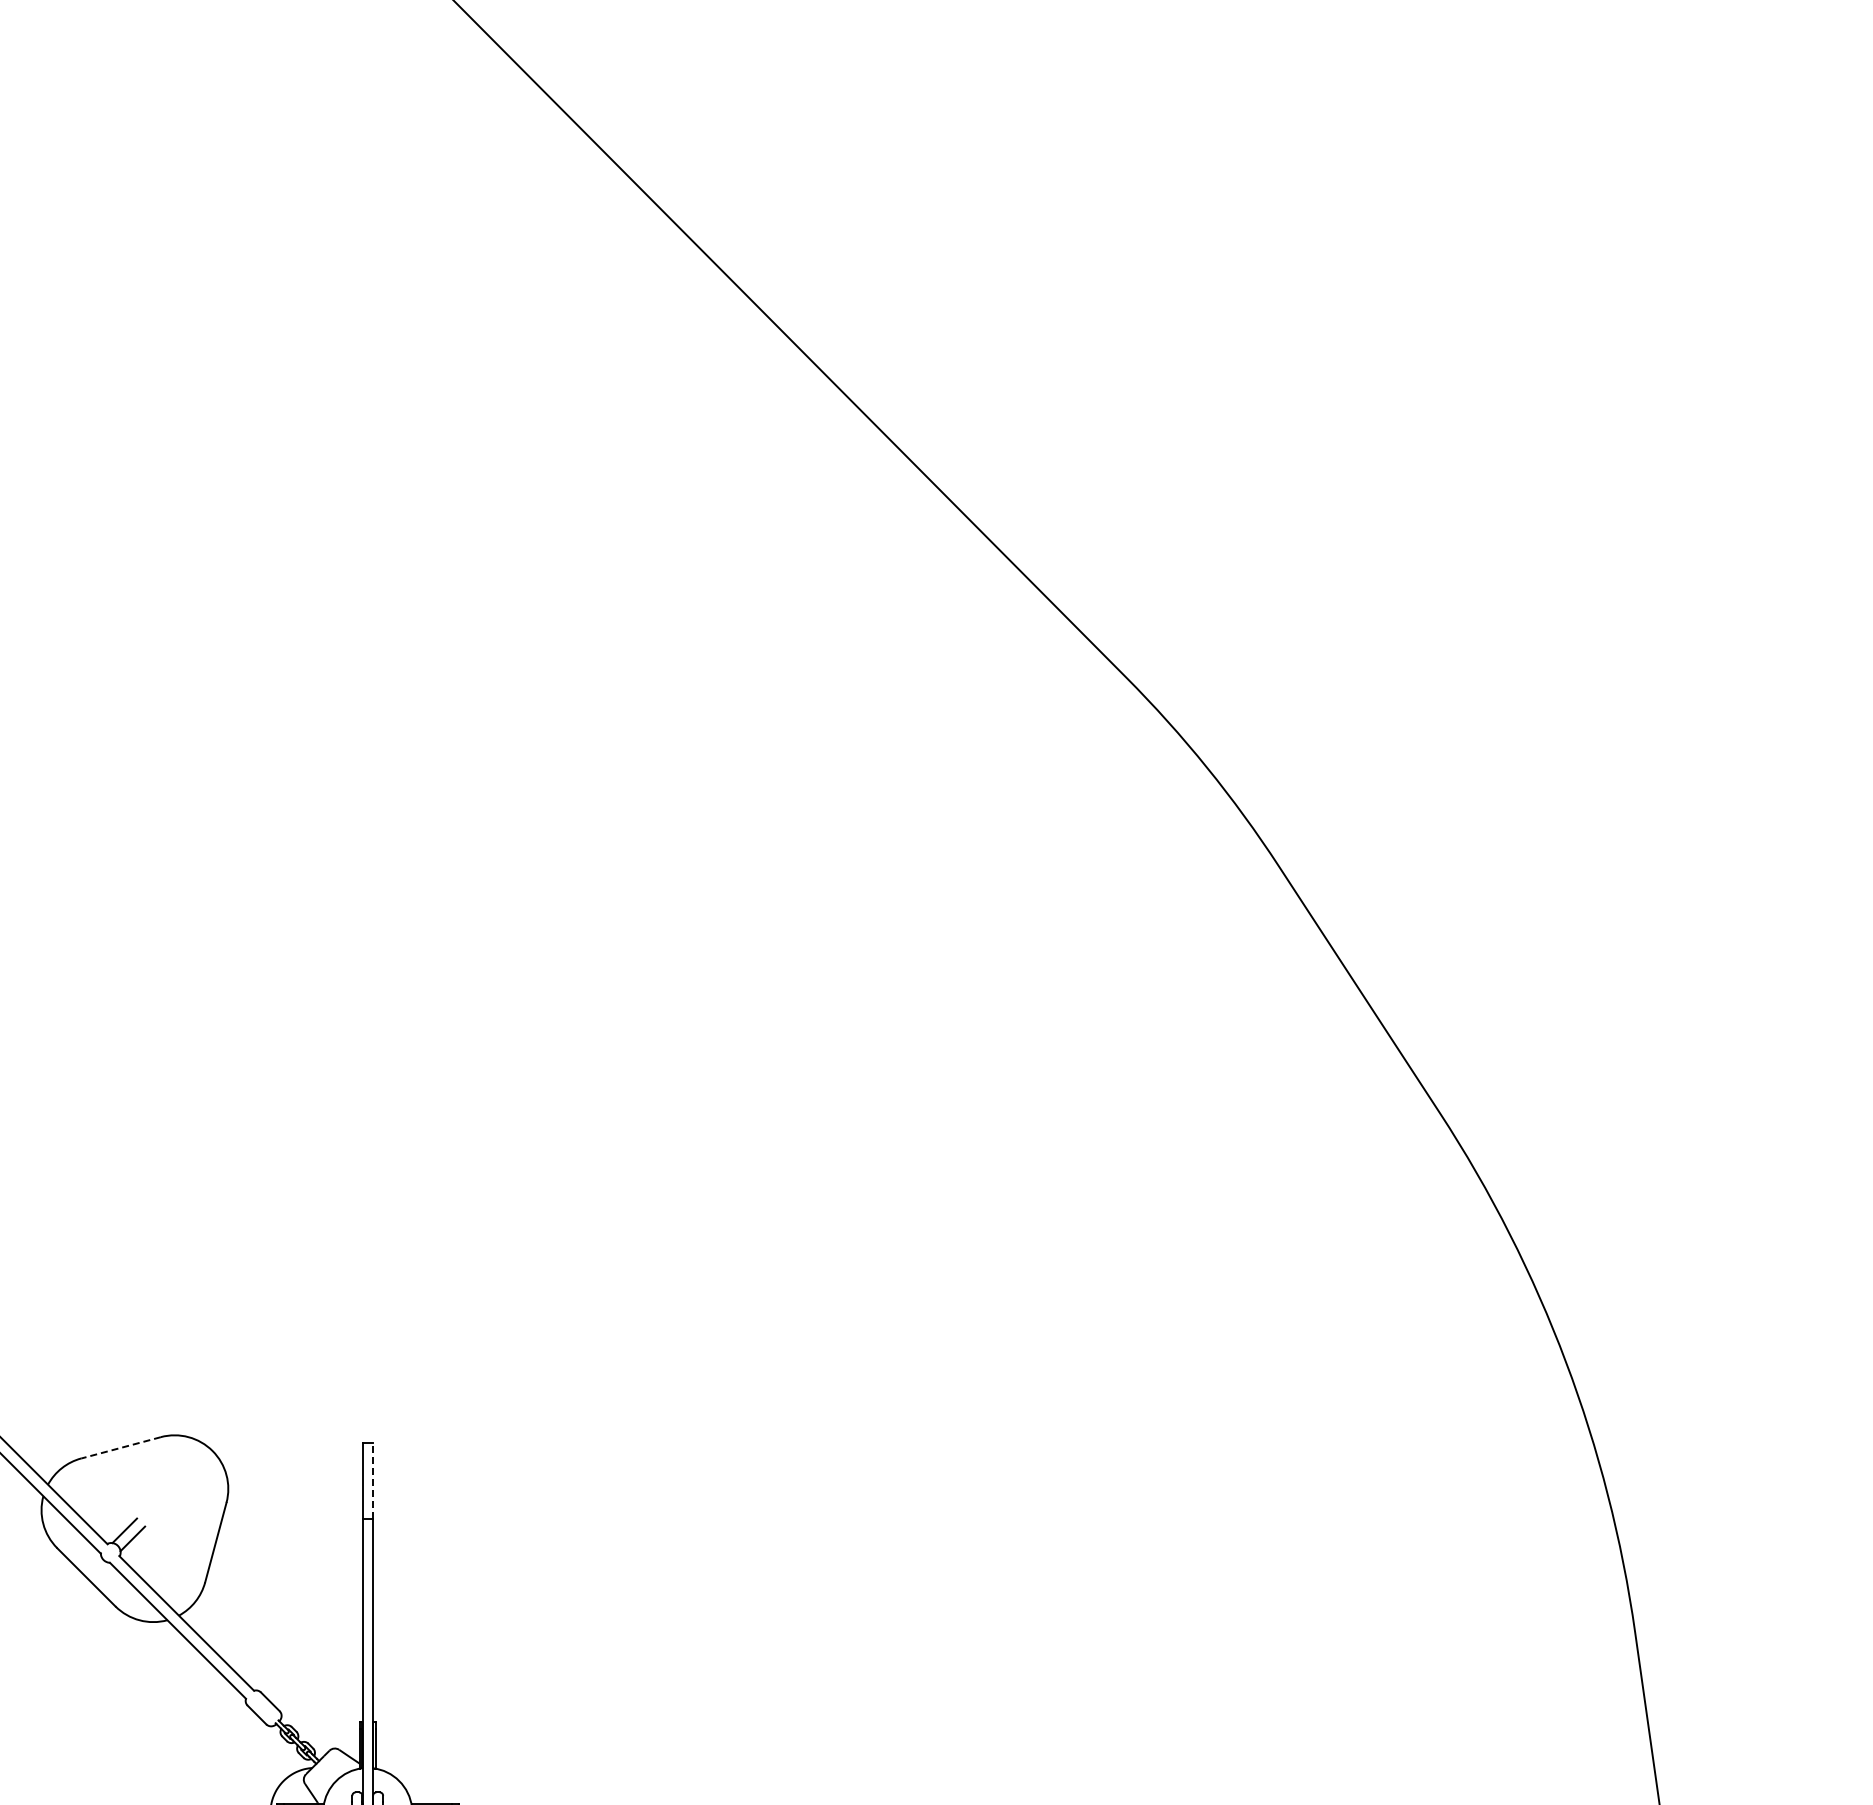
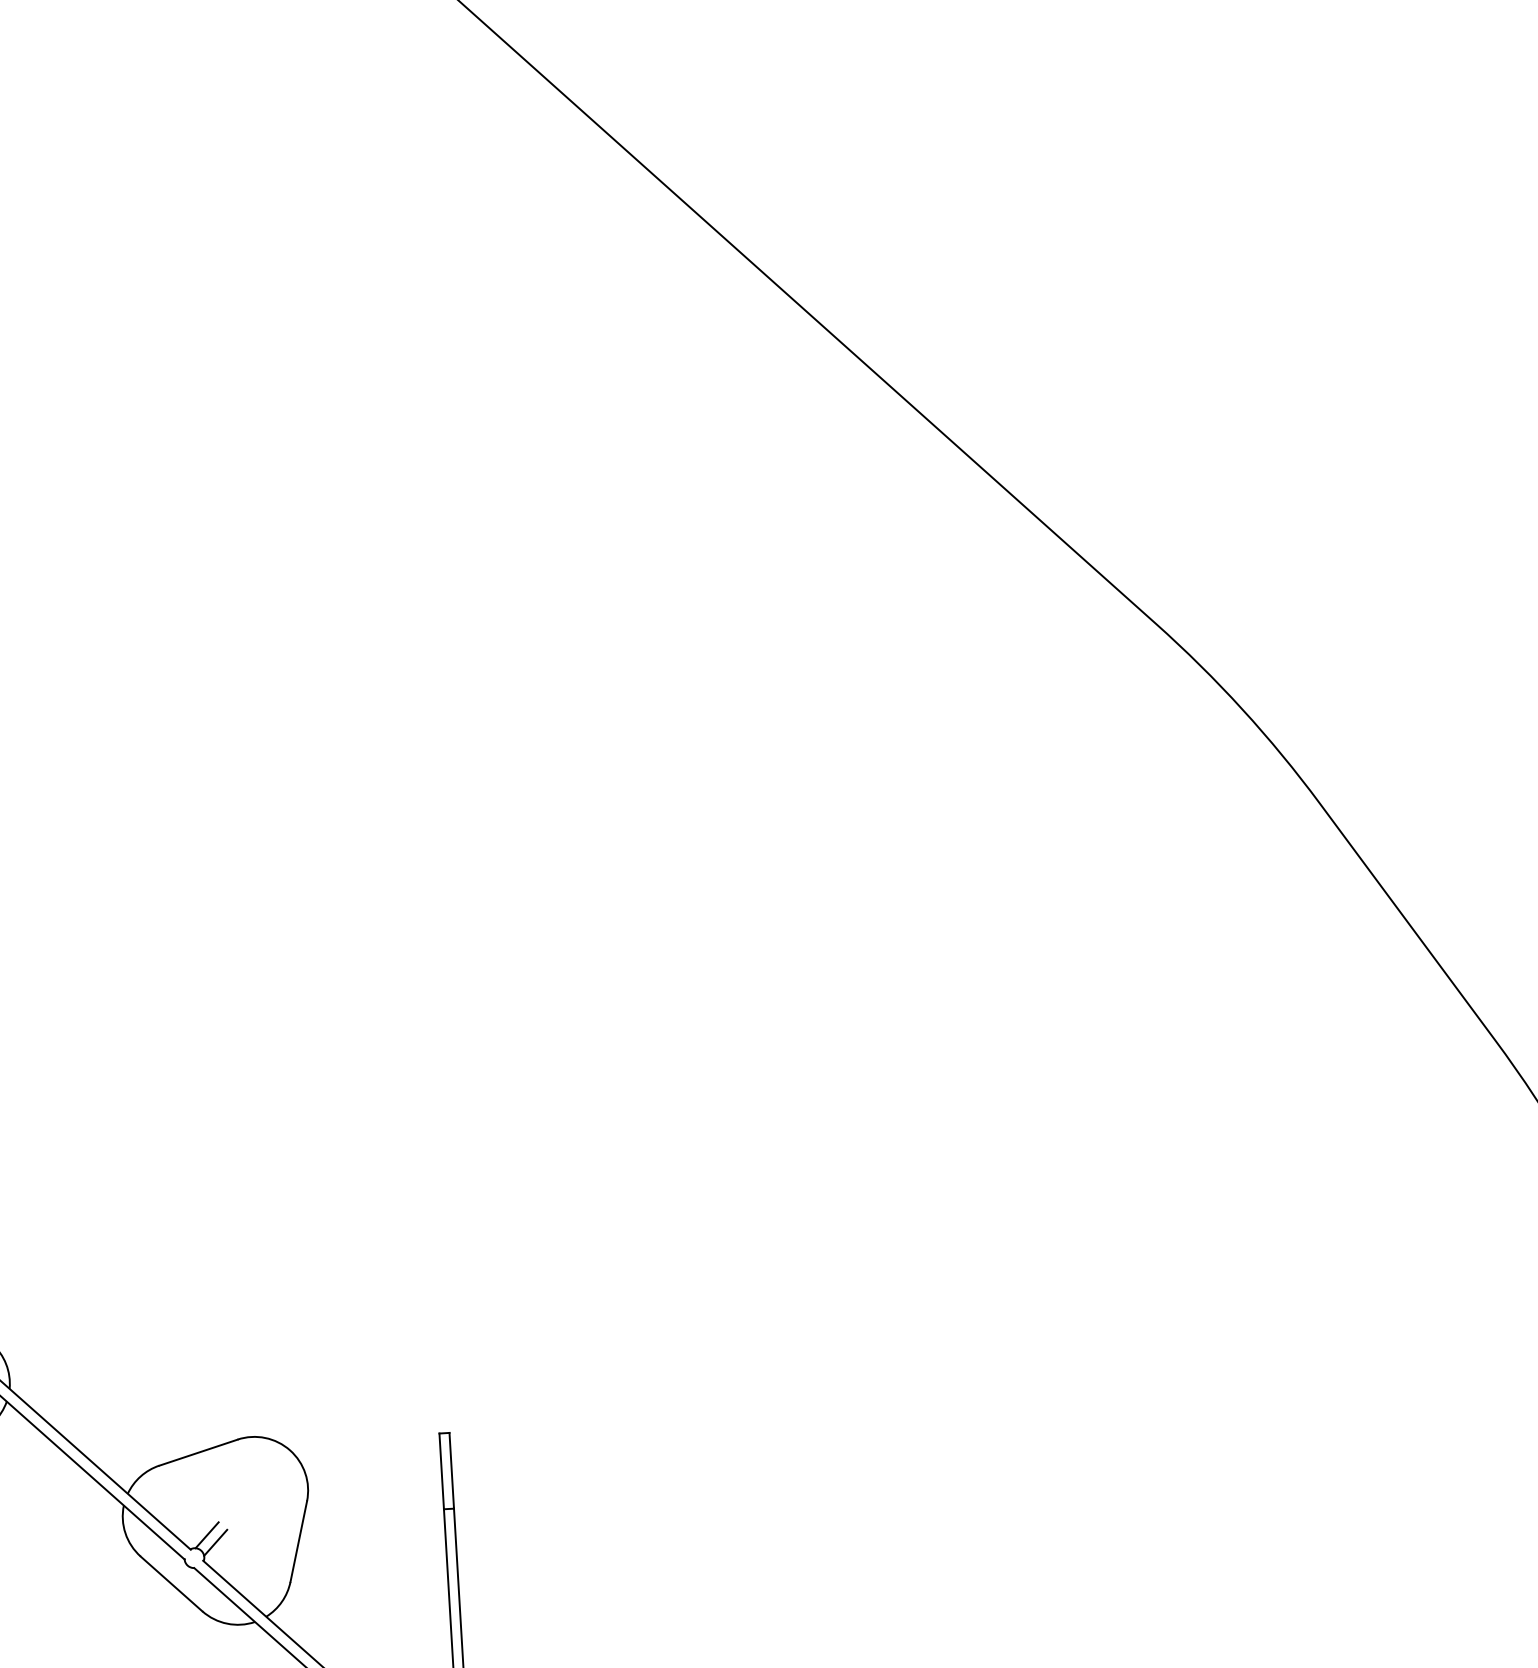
line: (120, 1447) -> (197, 1452), dashed -> solid
line: (372, 1480) -> (451, 1470), dashed -> solid

